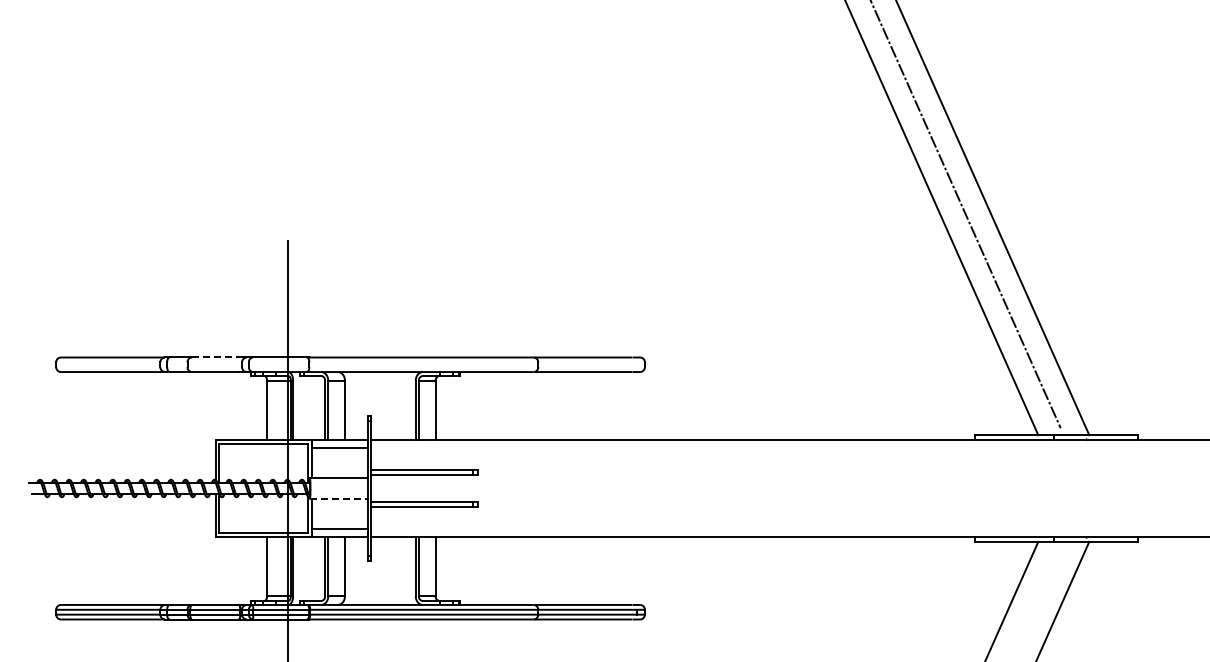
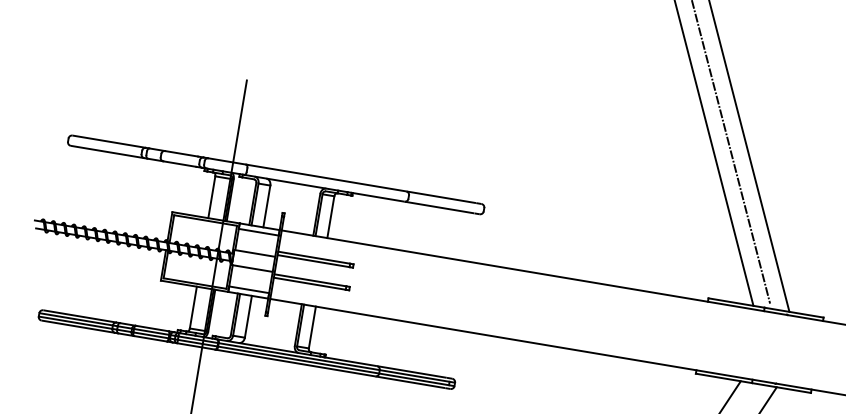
line: (215, 357) -> (181, 153), dashed -> solid
line: (339, 499) -> (252, 268), dashed -> solid

